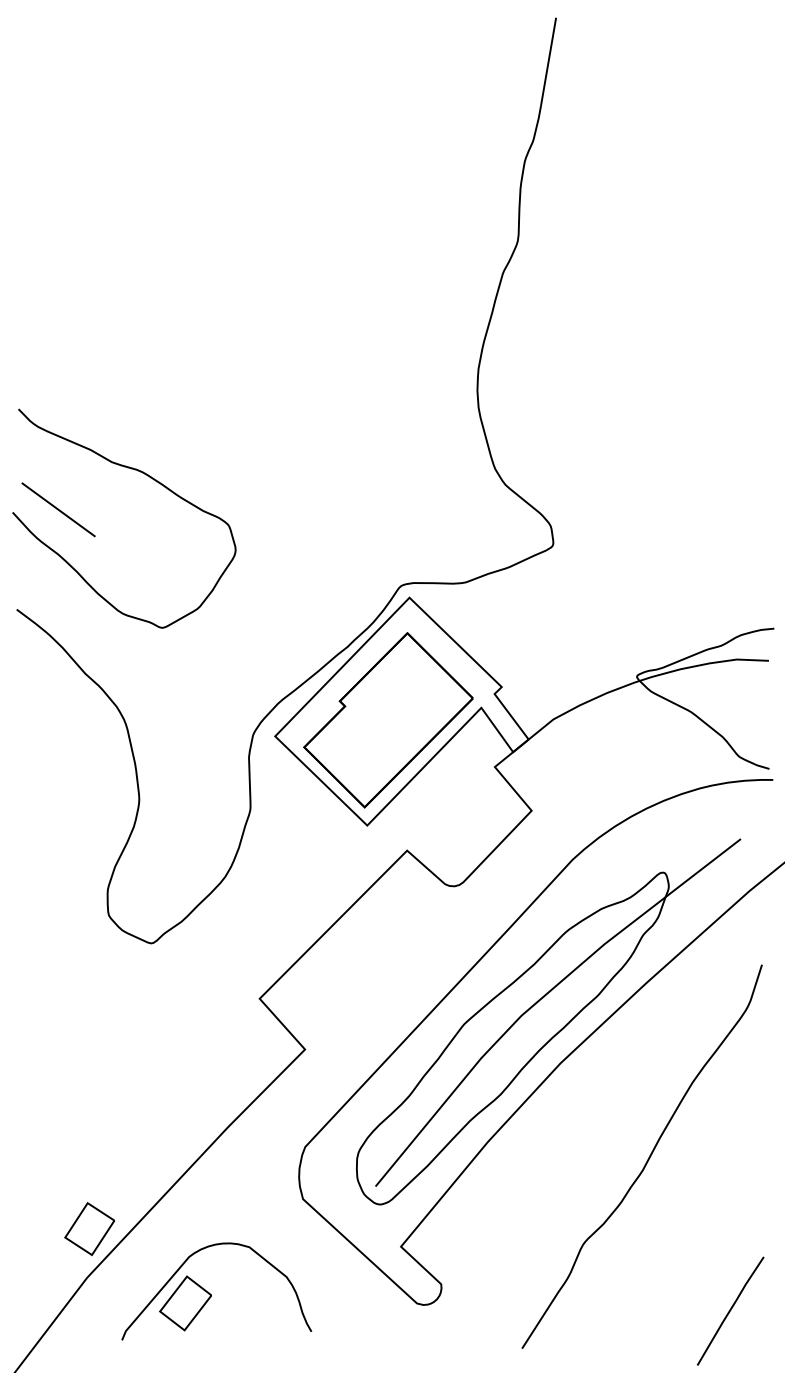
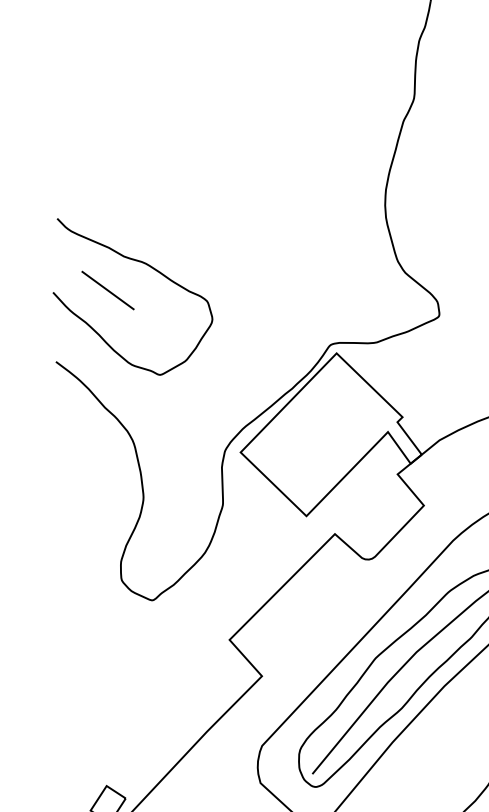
line: (58, 509) -> (107, 290), moved
part: (388, 720) -> (321, 441), removed

